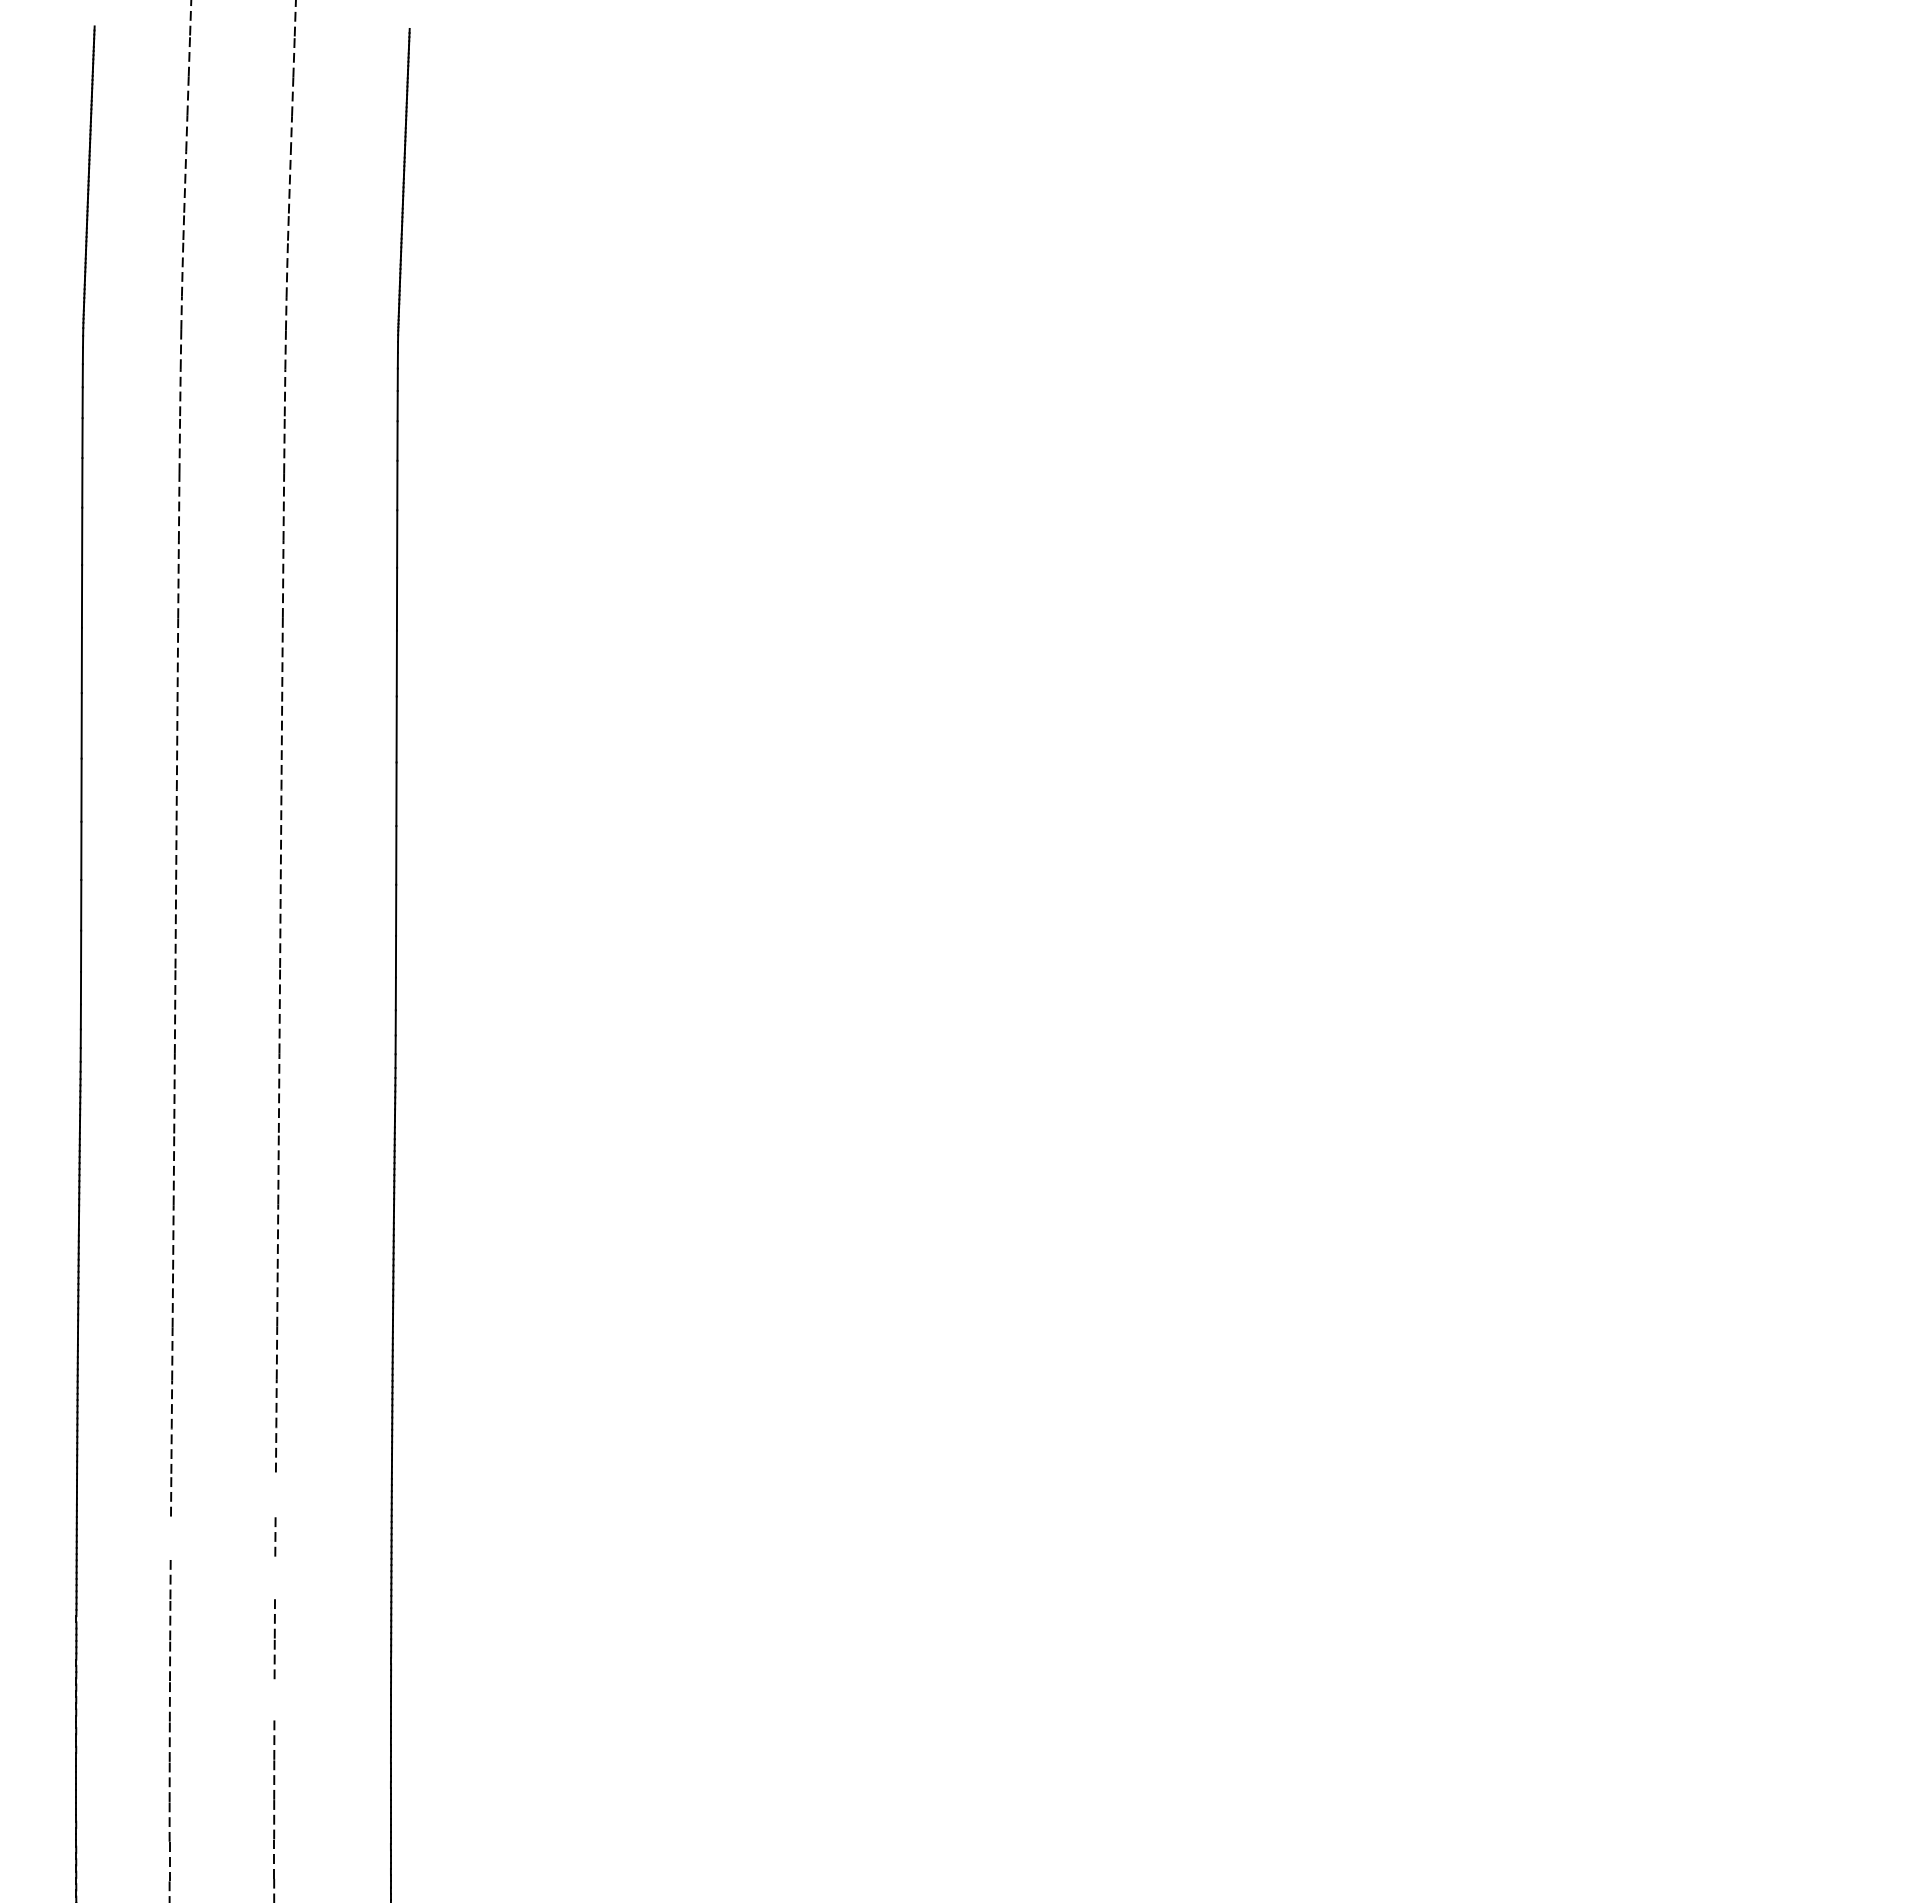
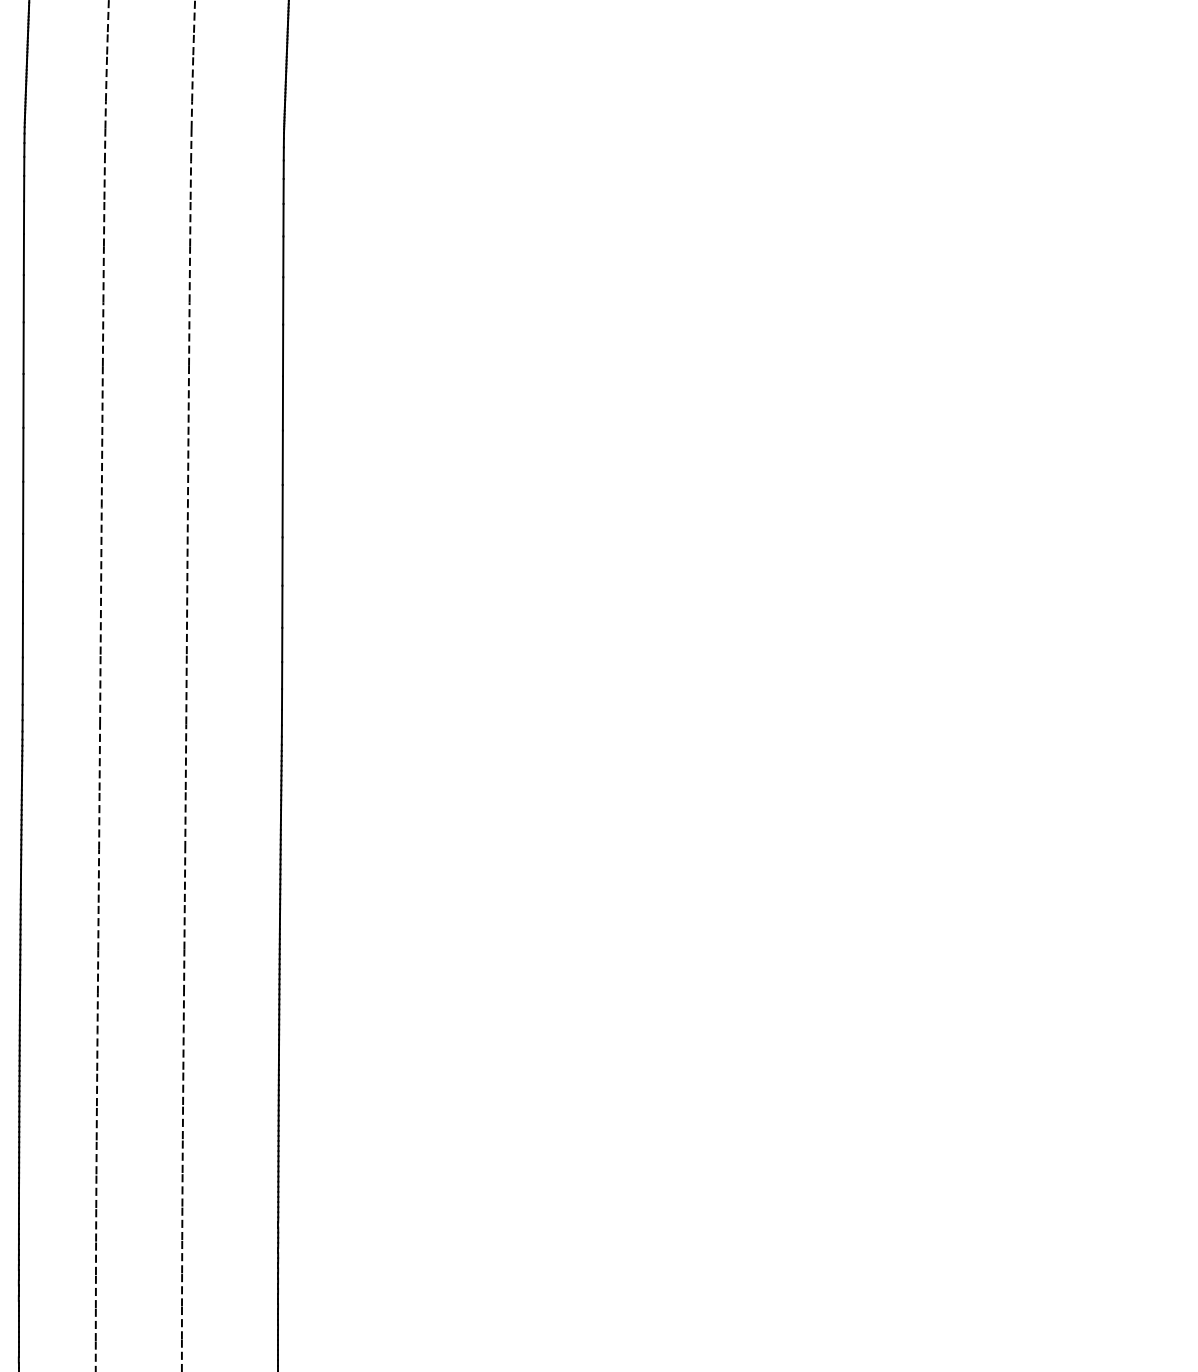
line: (275, 1493) -> (182, 1087), added
line: (170, 1537) -> (96, 1123), added
line: (275, 1576) -> (182, 1155), added
line: (274, 1699) -> (182, 1256), added

